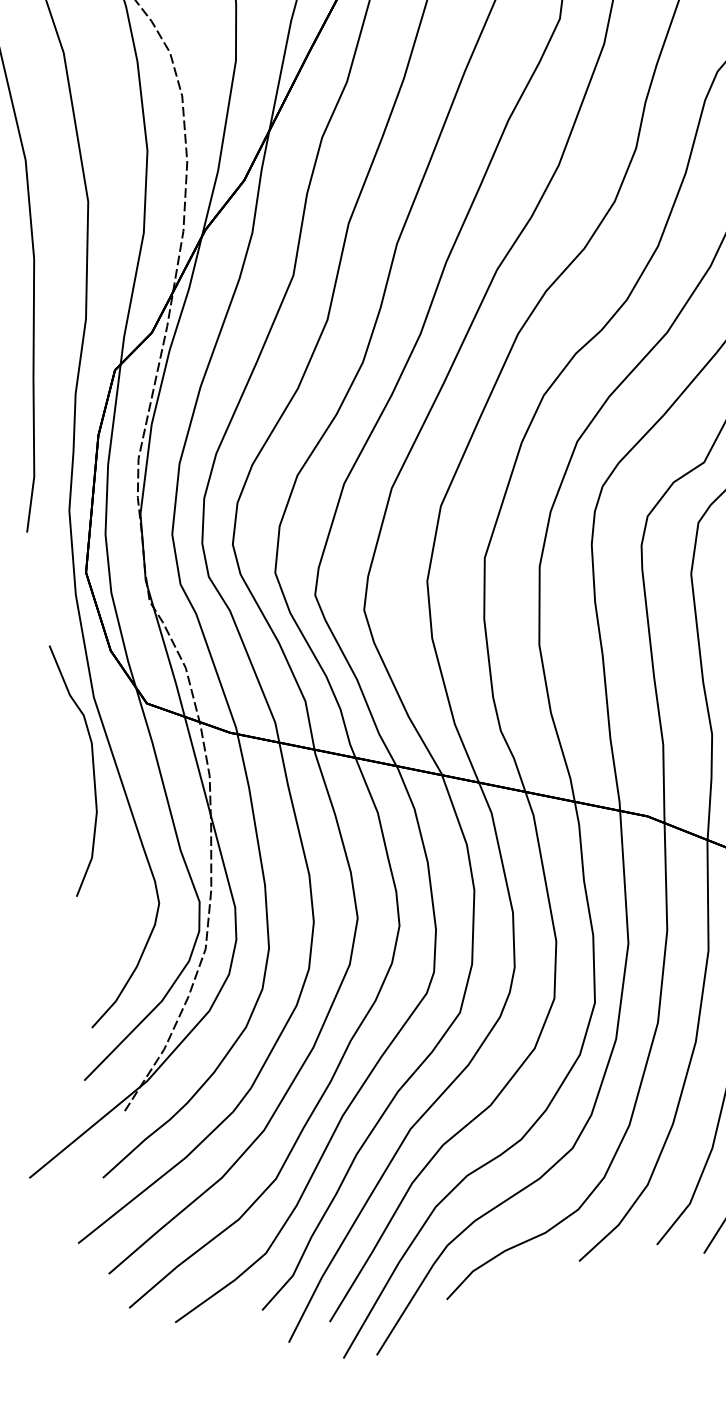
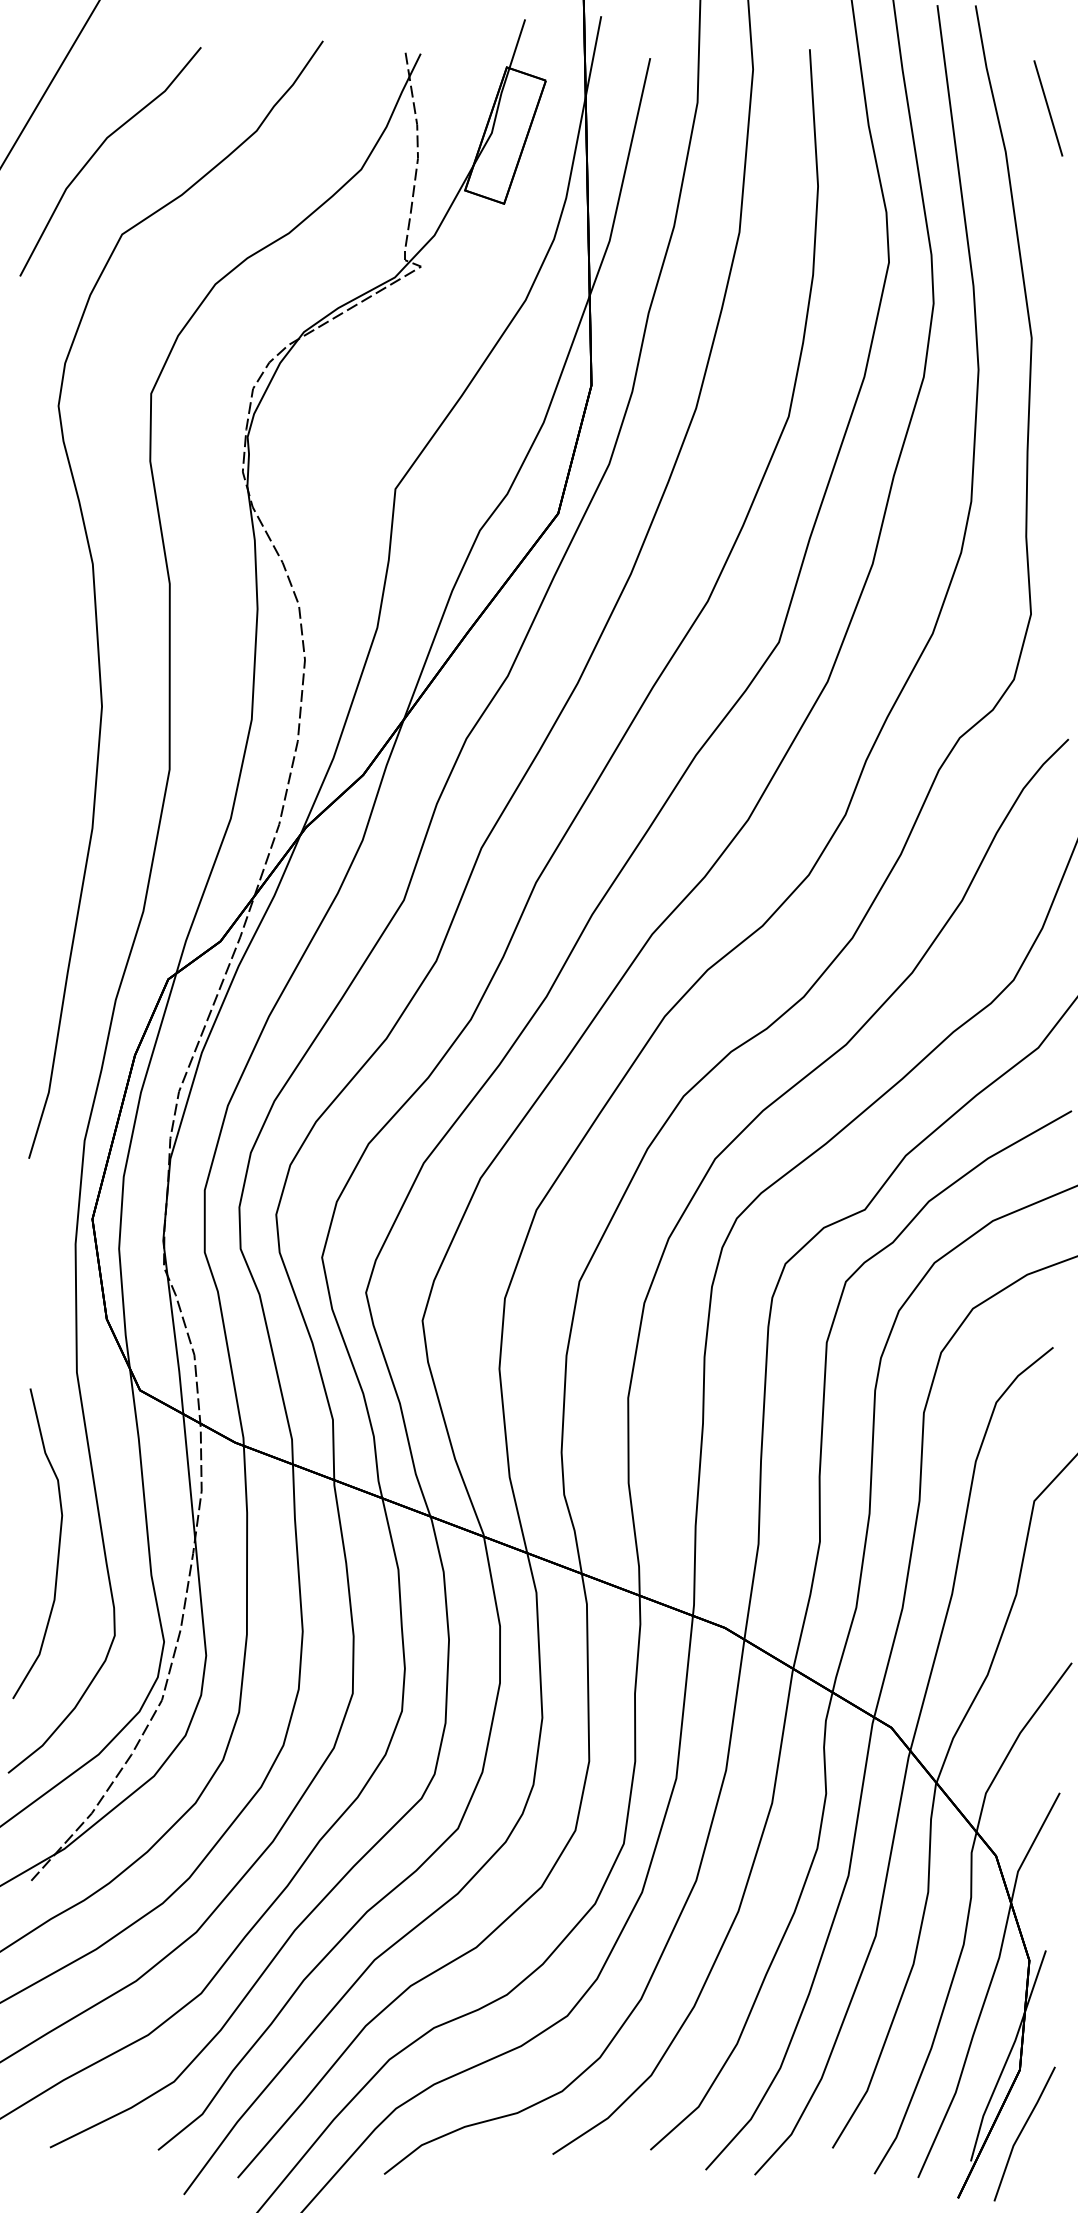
curve: (92, 766) -> (58, 1543), moved

